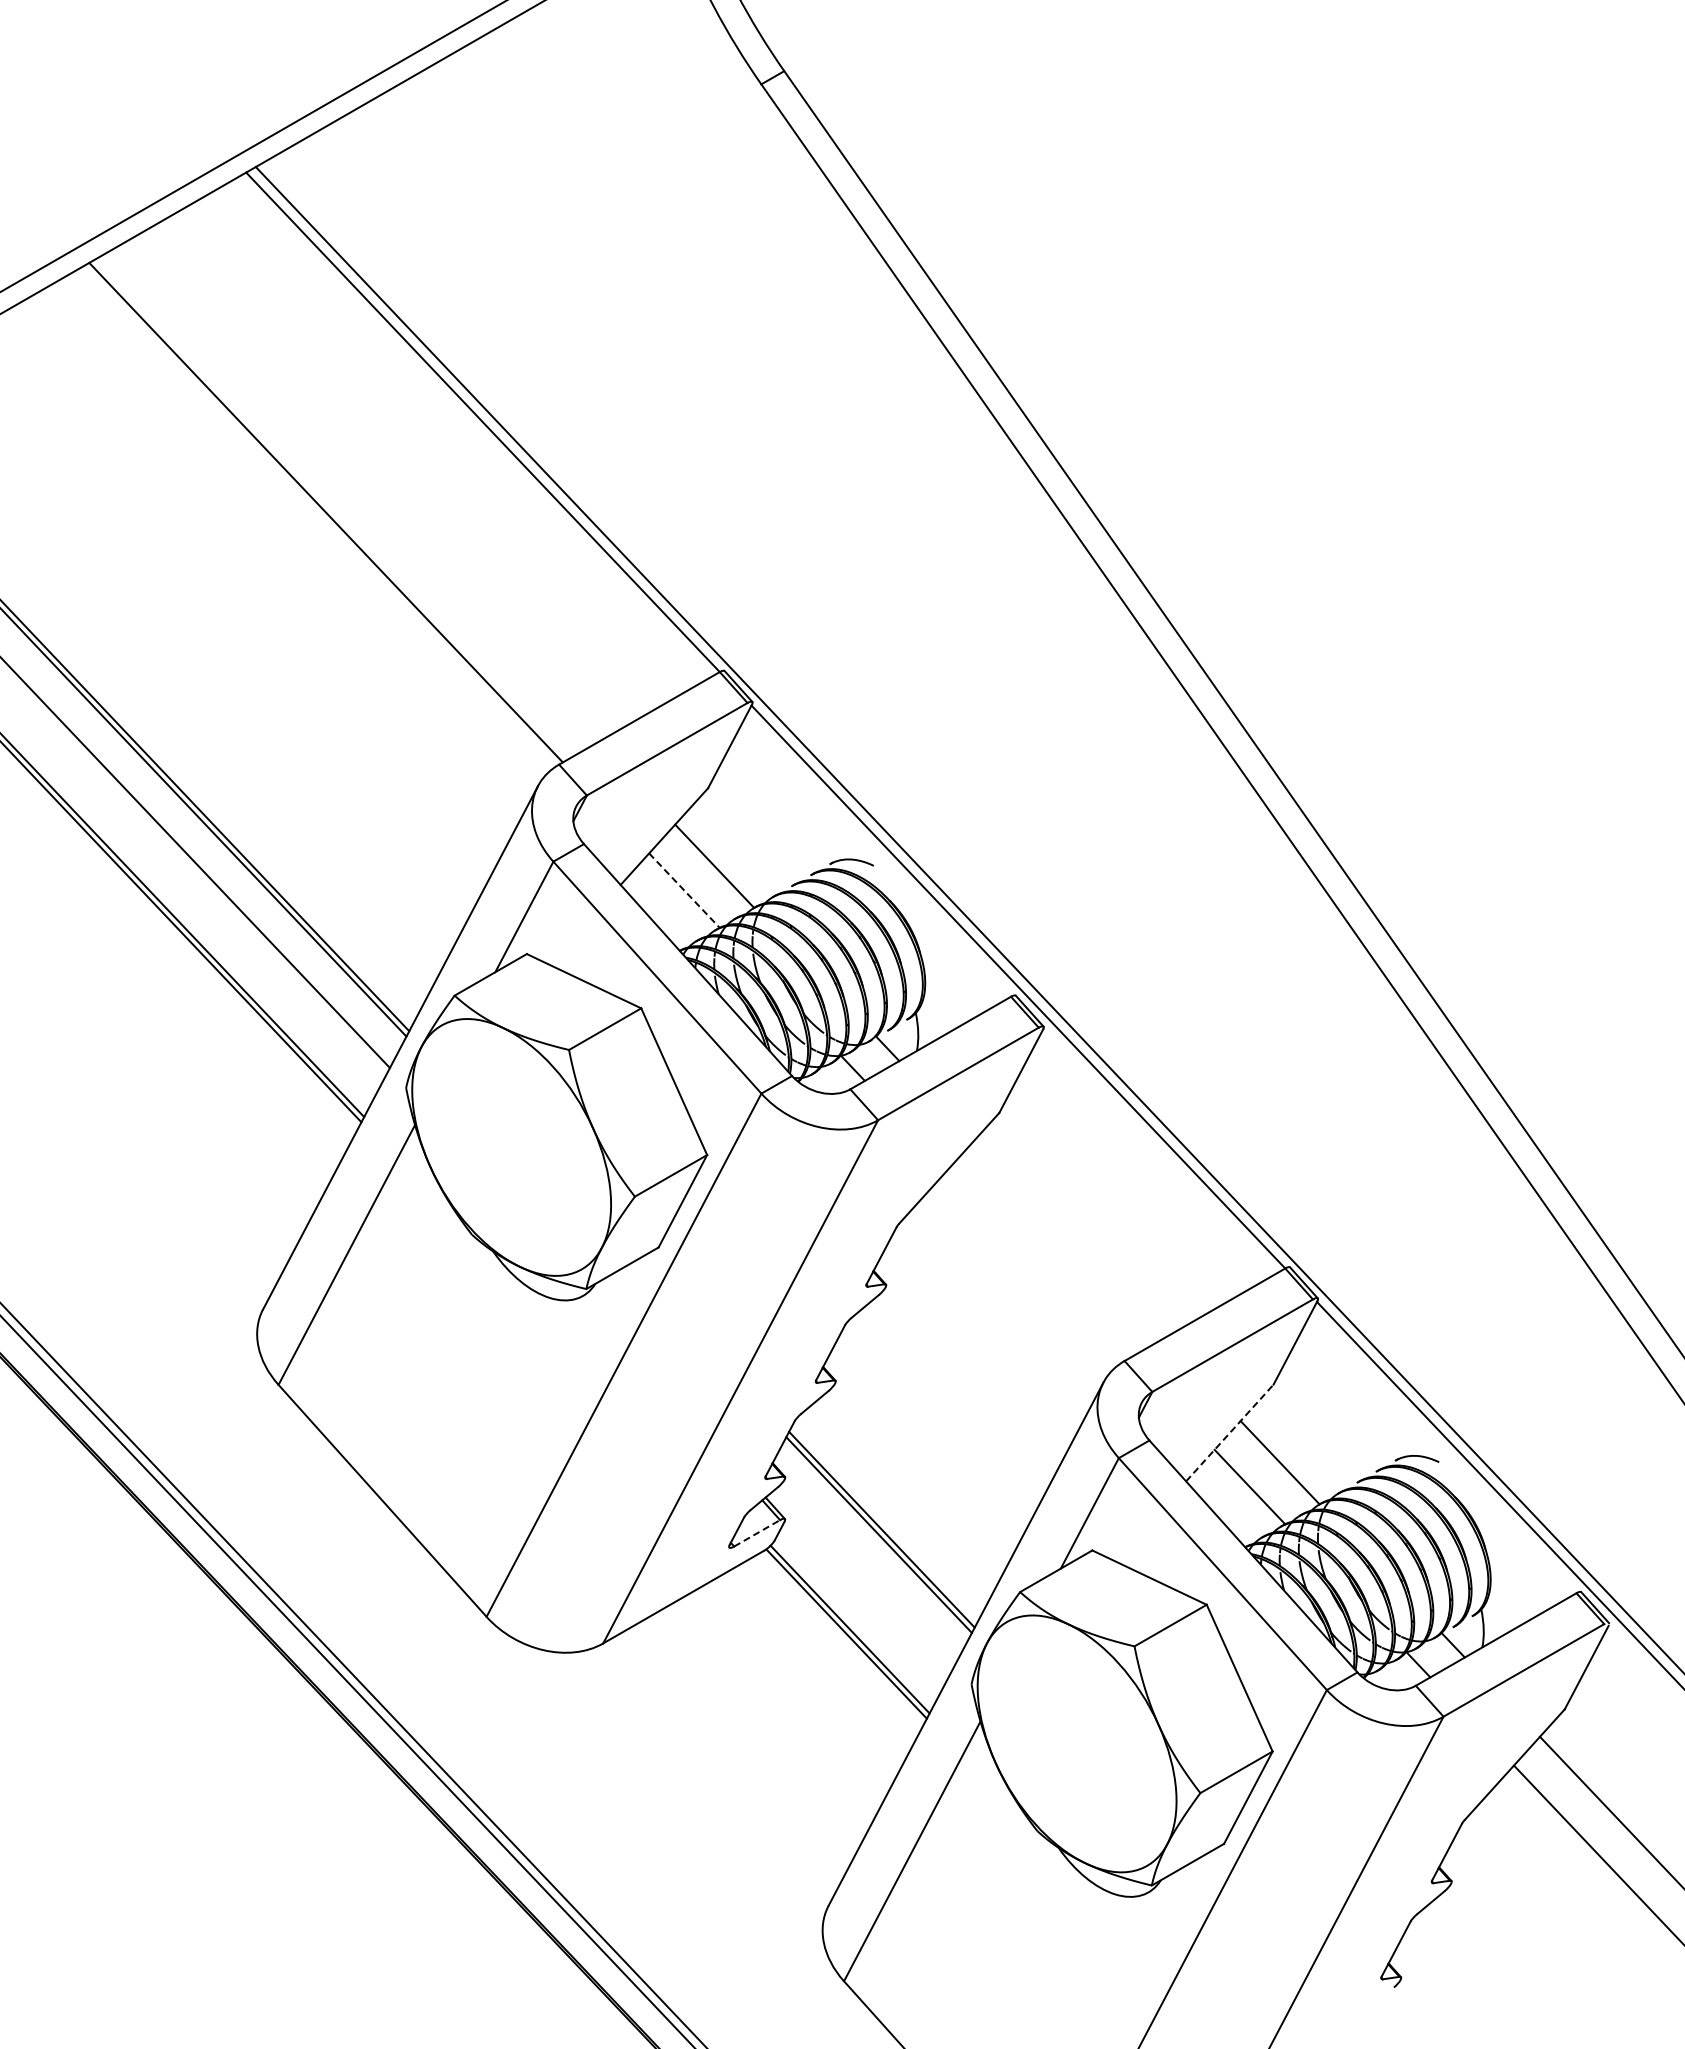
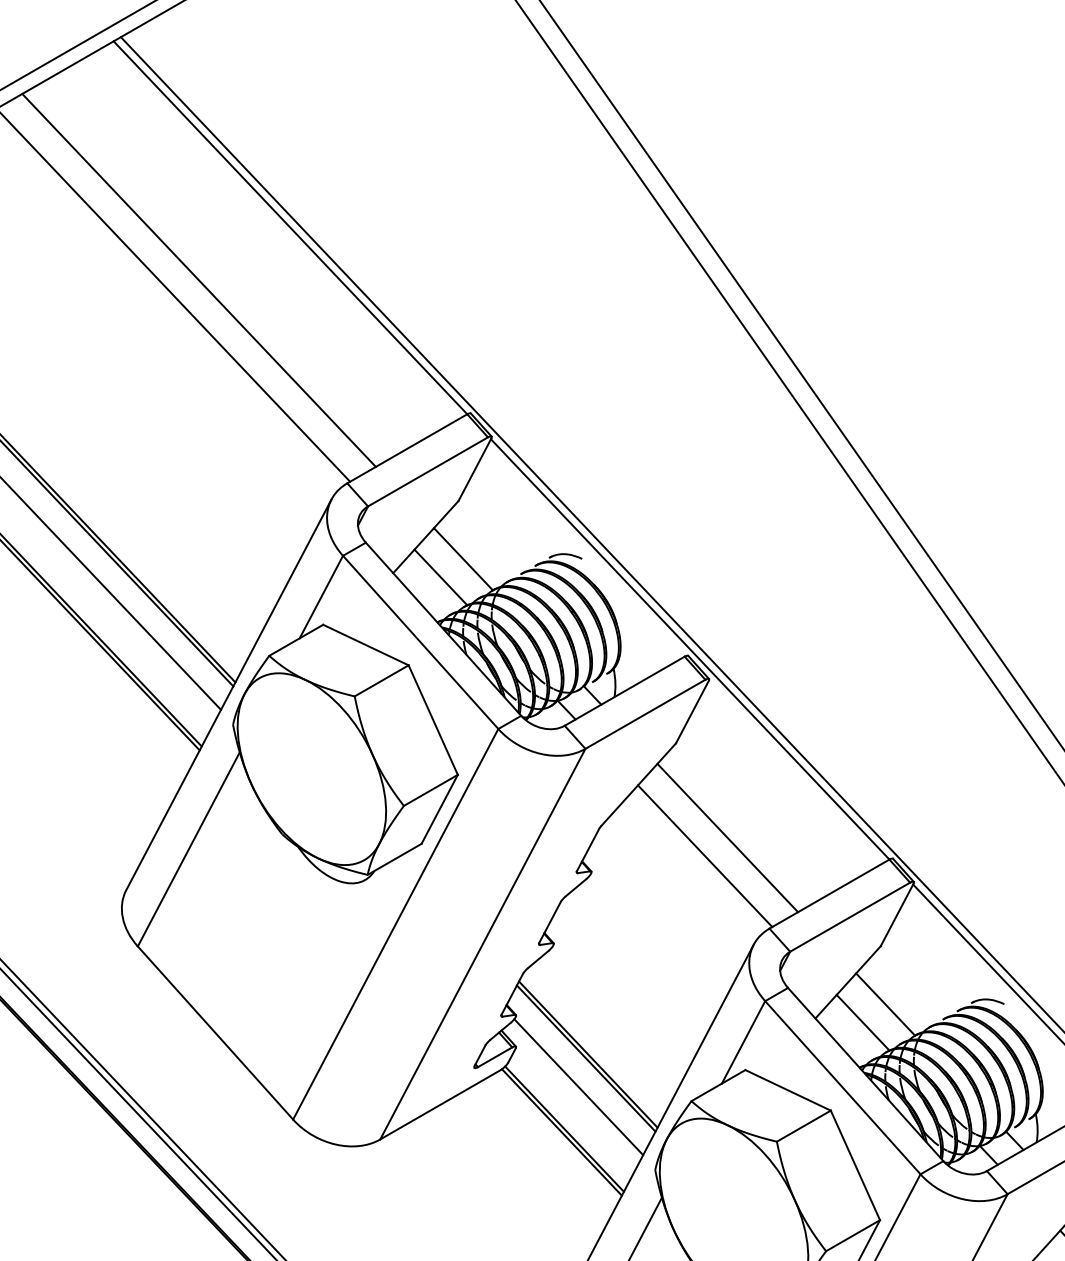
line: (360, 492) -> (199, 280), added
line: (684, 891) -> (440, 578), dashed -> solid
line: (1068, 1239) -> (727, 837), added
line: (1038, 1263) -> (705, 855), added
line: (1230, 1432) -> (848, 981), dashed -> solid
line: (757, 1533) -> (495, 1057), dashed -> solid
line: (868, 1573) -> (578, 1087), added

